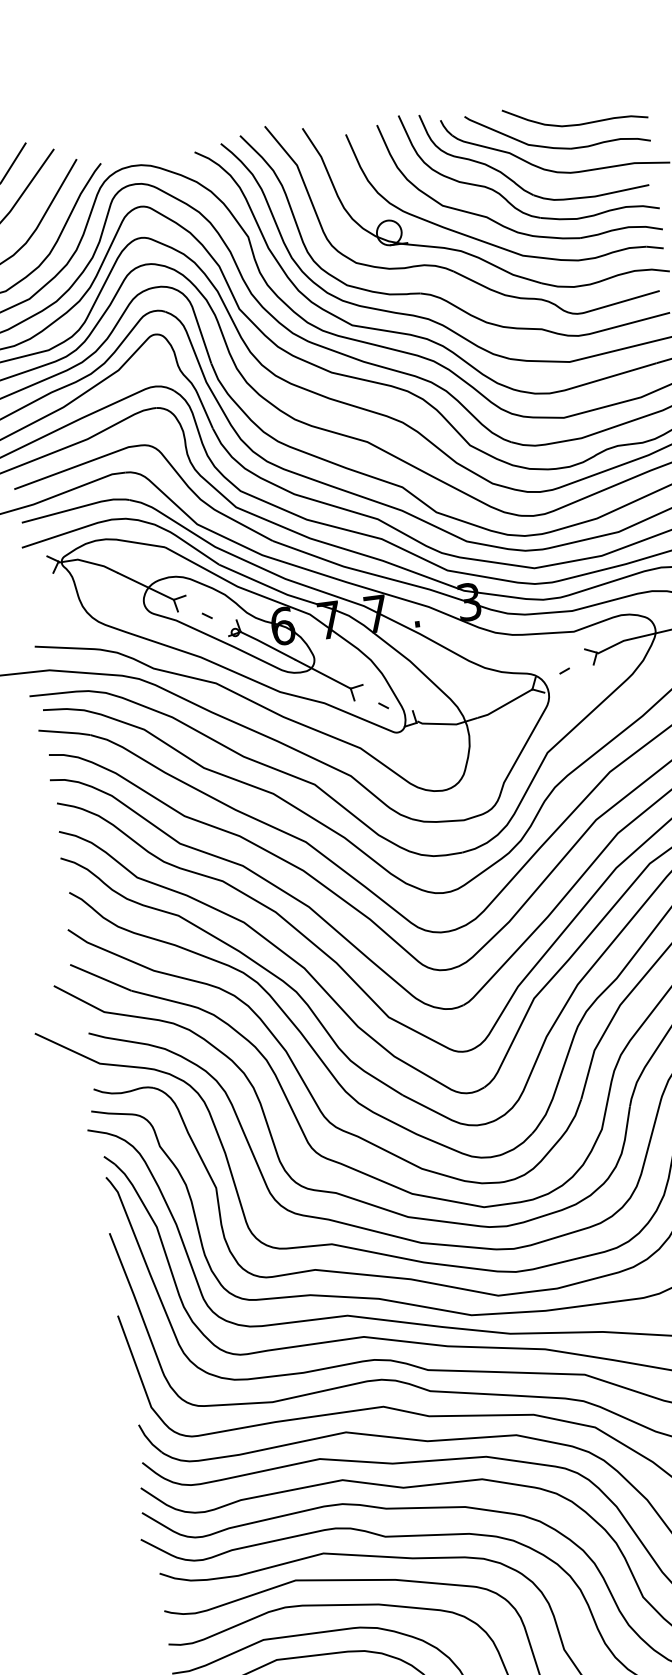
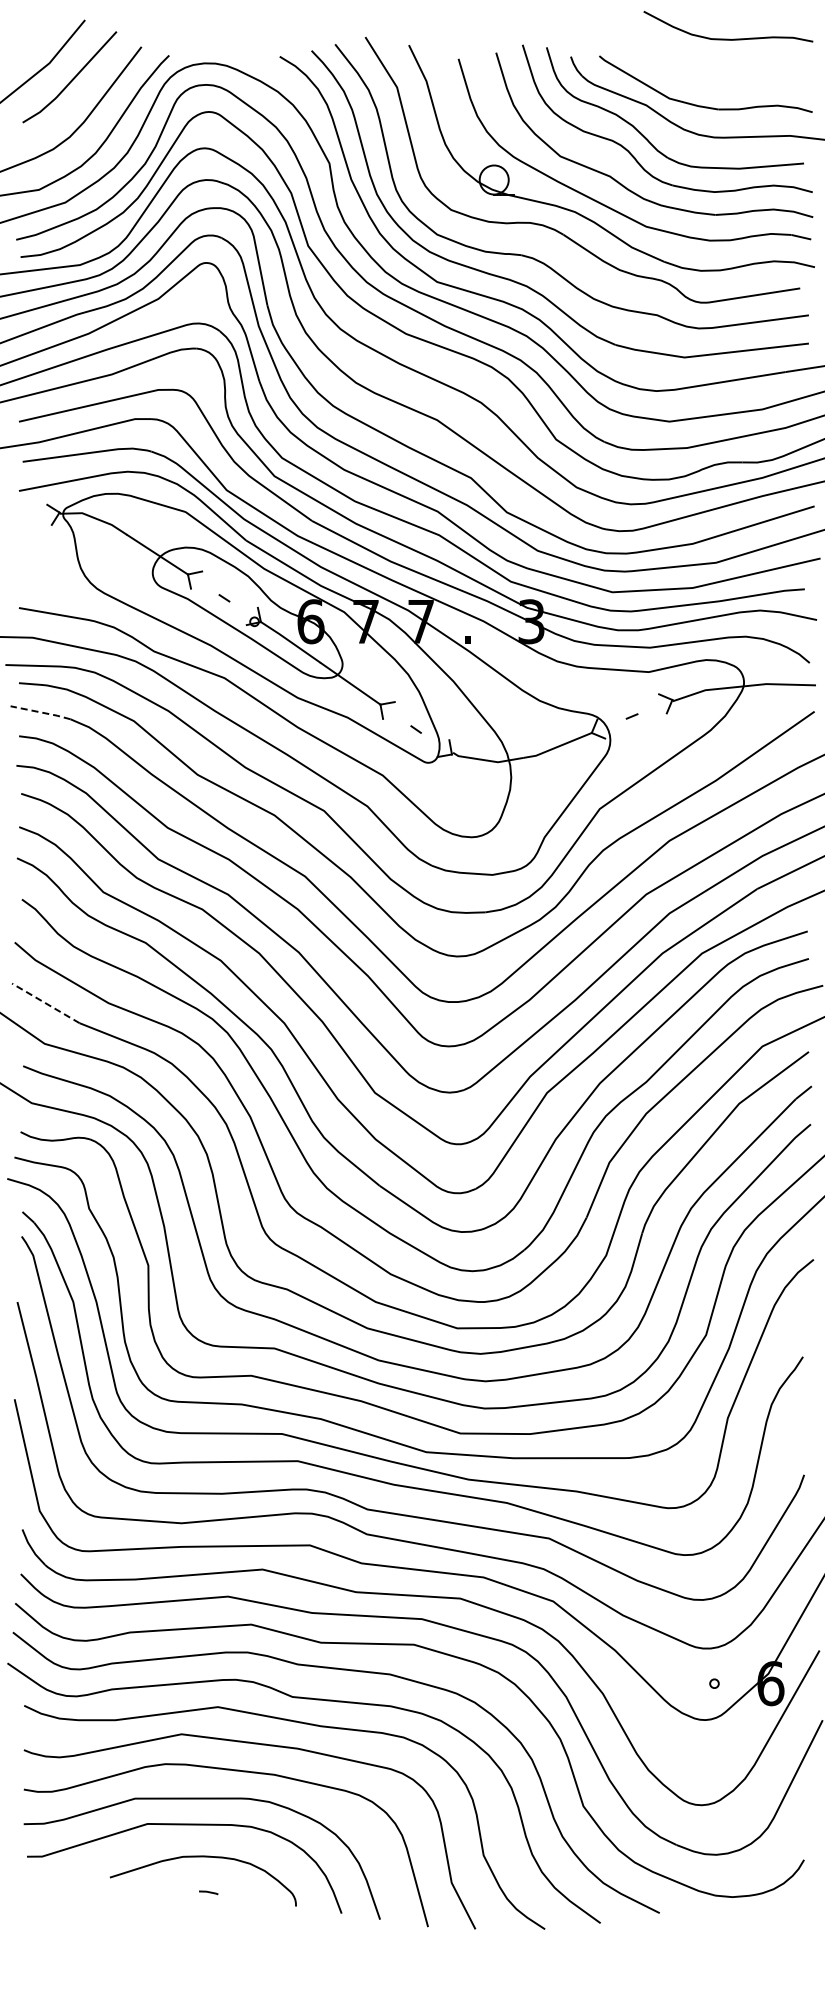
curve: (576, 123) -> (728, 38), moved
line: (64, 732) -> (40, 712), solid -> dashed
line: (100, 977) -> (45, 1003), solid -> dashed

